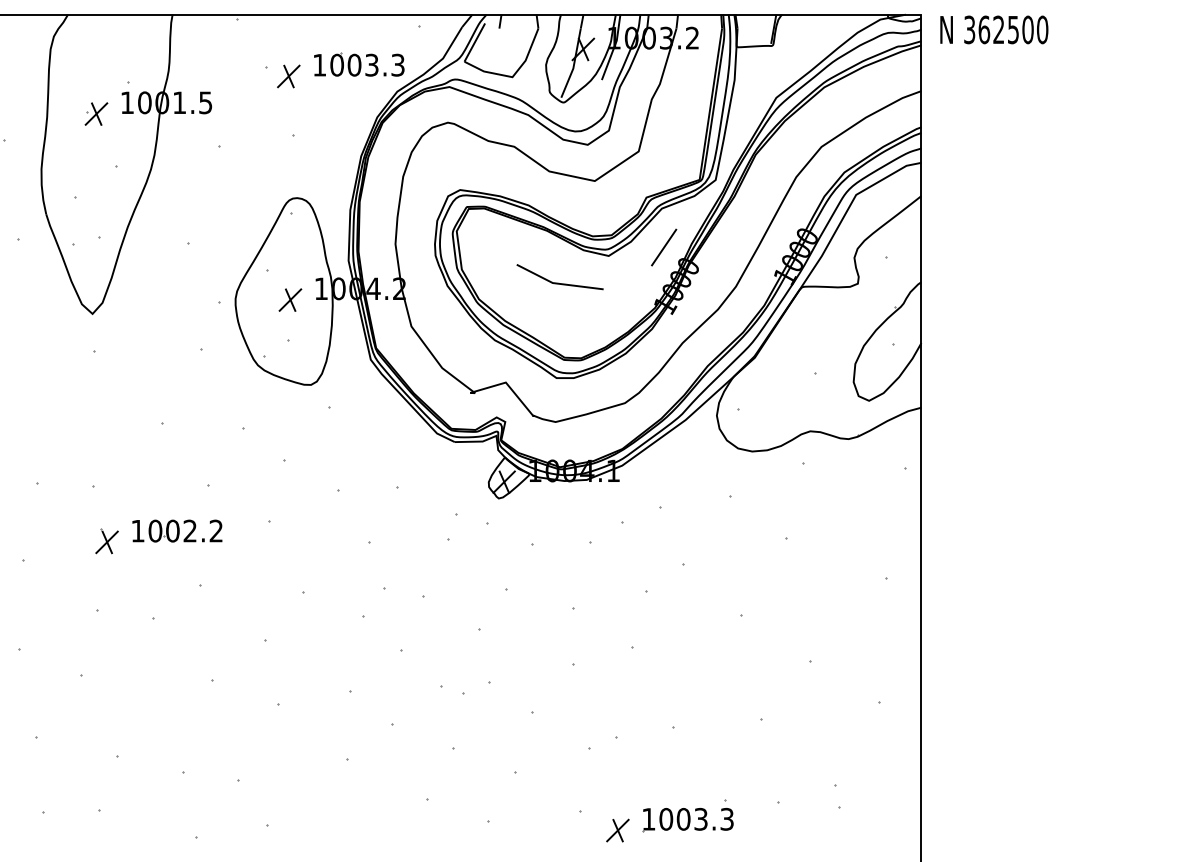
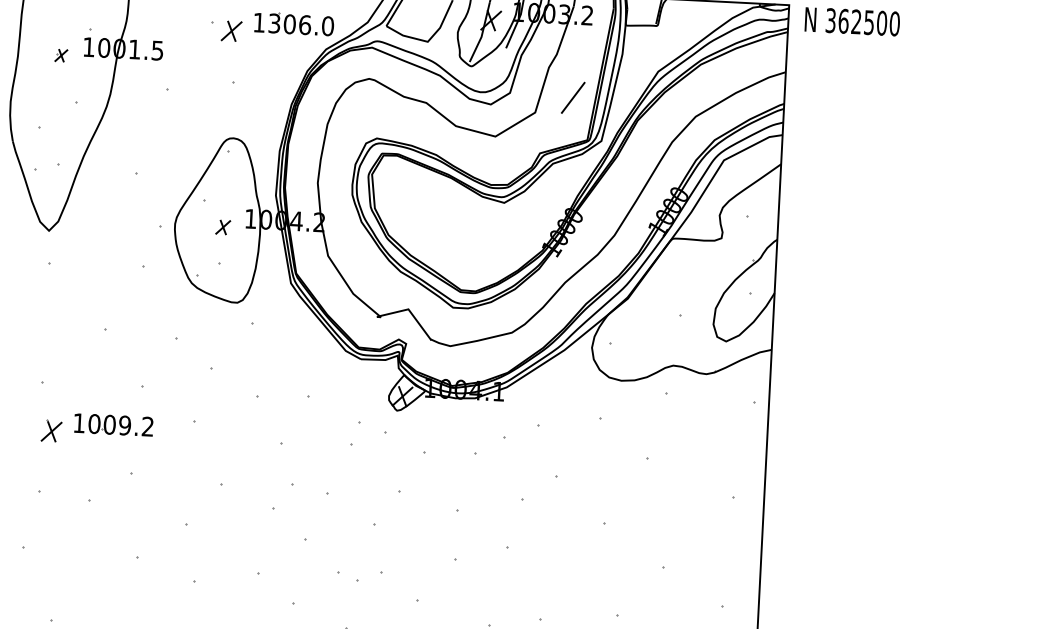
text: (367, 64) -> (301, 24), 1003.3 -> 1306.0
part: (96, 113) -> (61, 55), size x0.6
line: (664, 247) -> (573, 97), moved
line: (558, 282) -> (459, 223), removed
part: (290, 299) -> (223, 226), size x0.7
text: (190, 530) -> (125, 425), 1002.2 -> 1009.2

